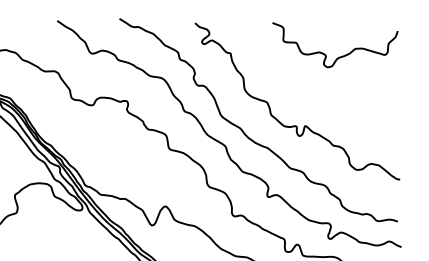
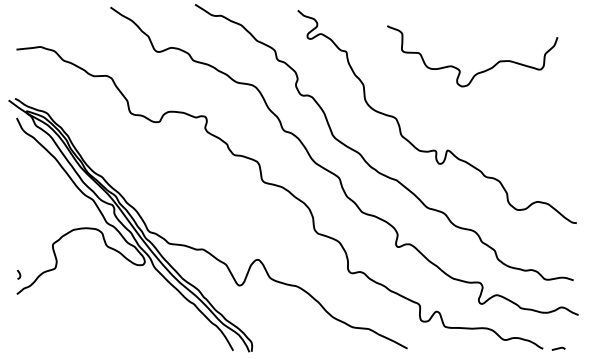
curve: (338, 56) -> (477, 72), moved

